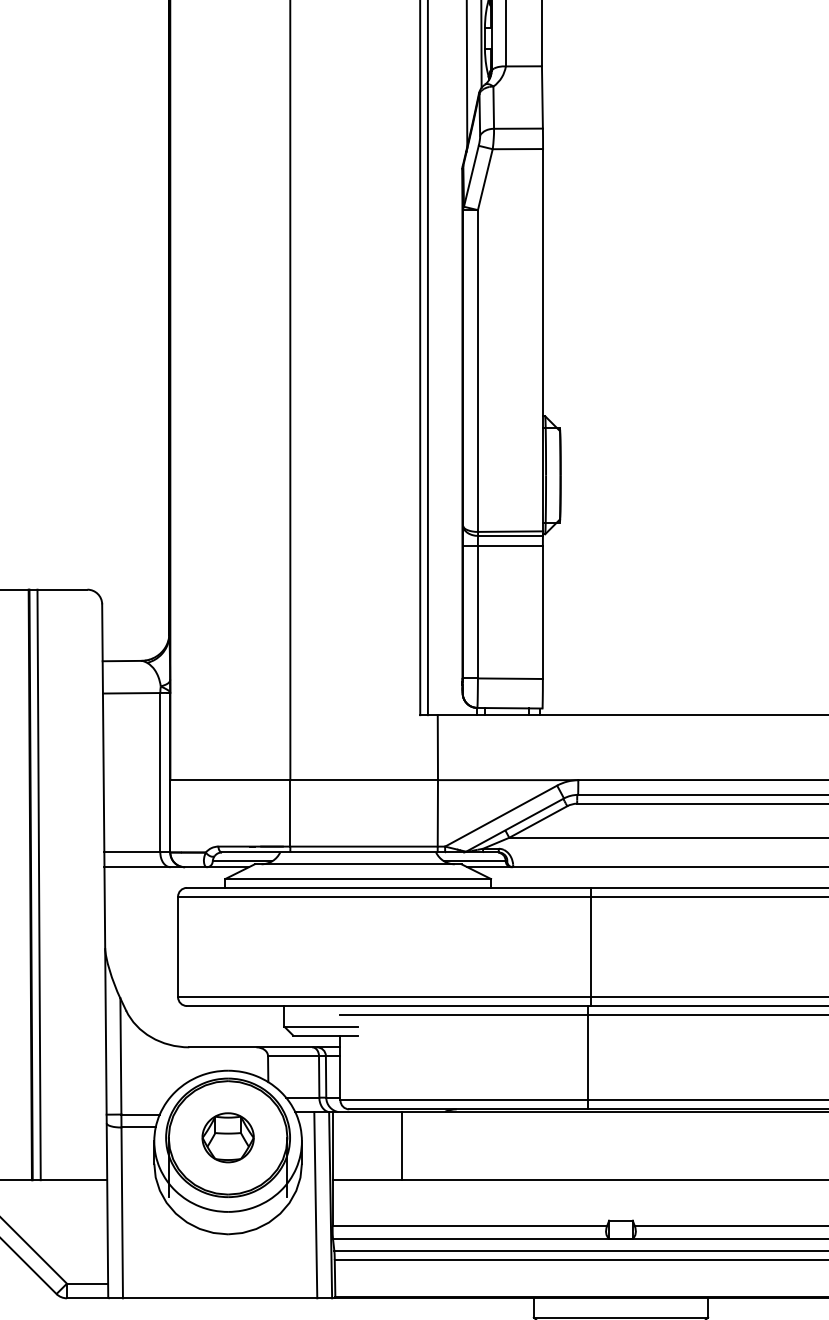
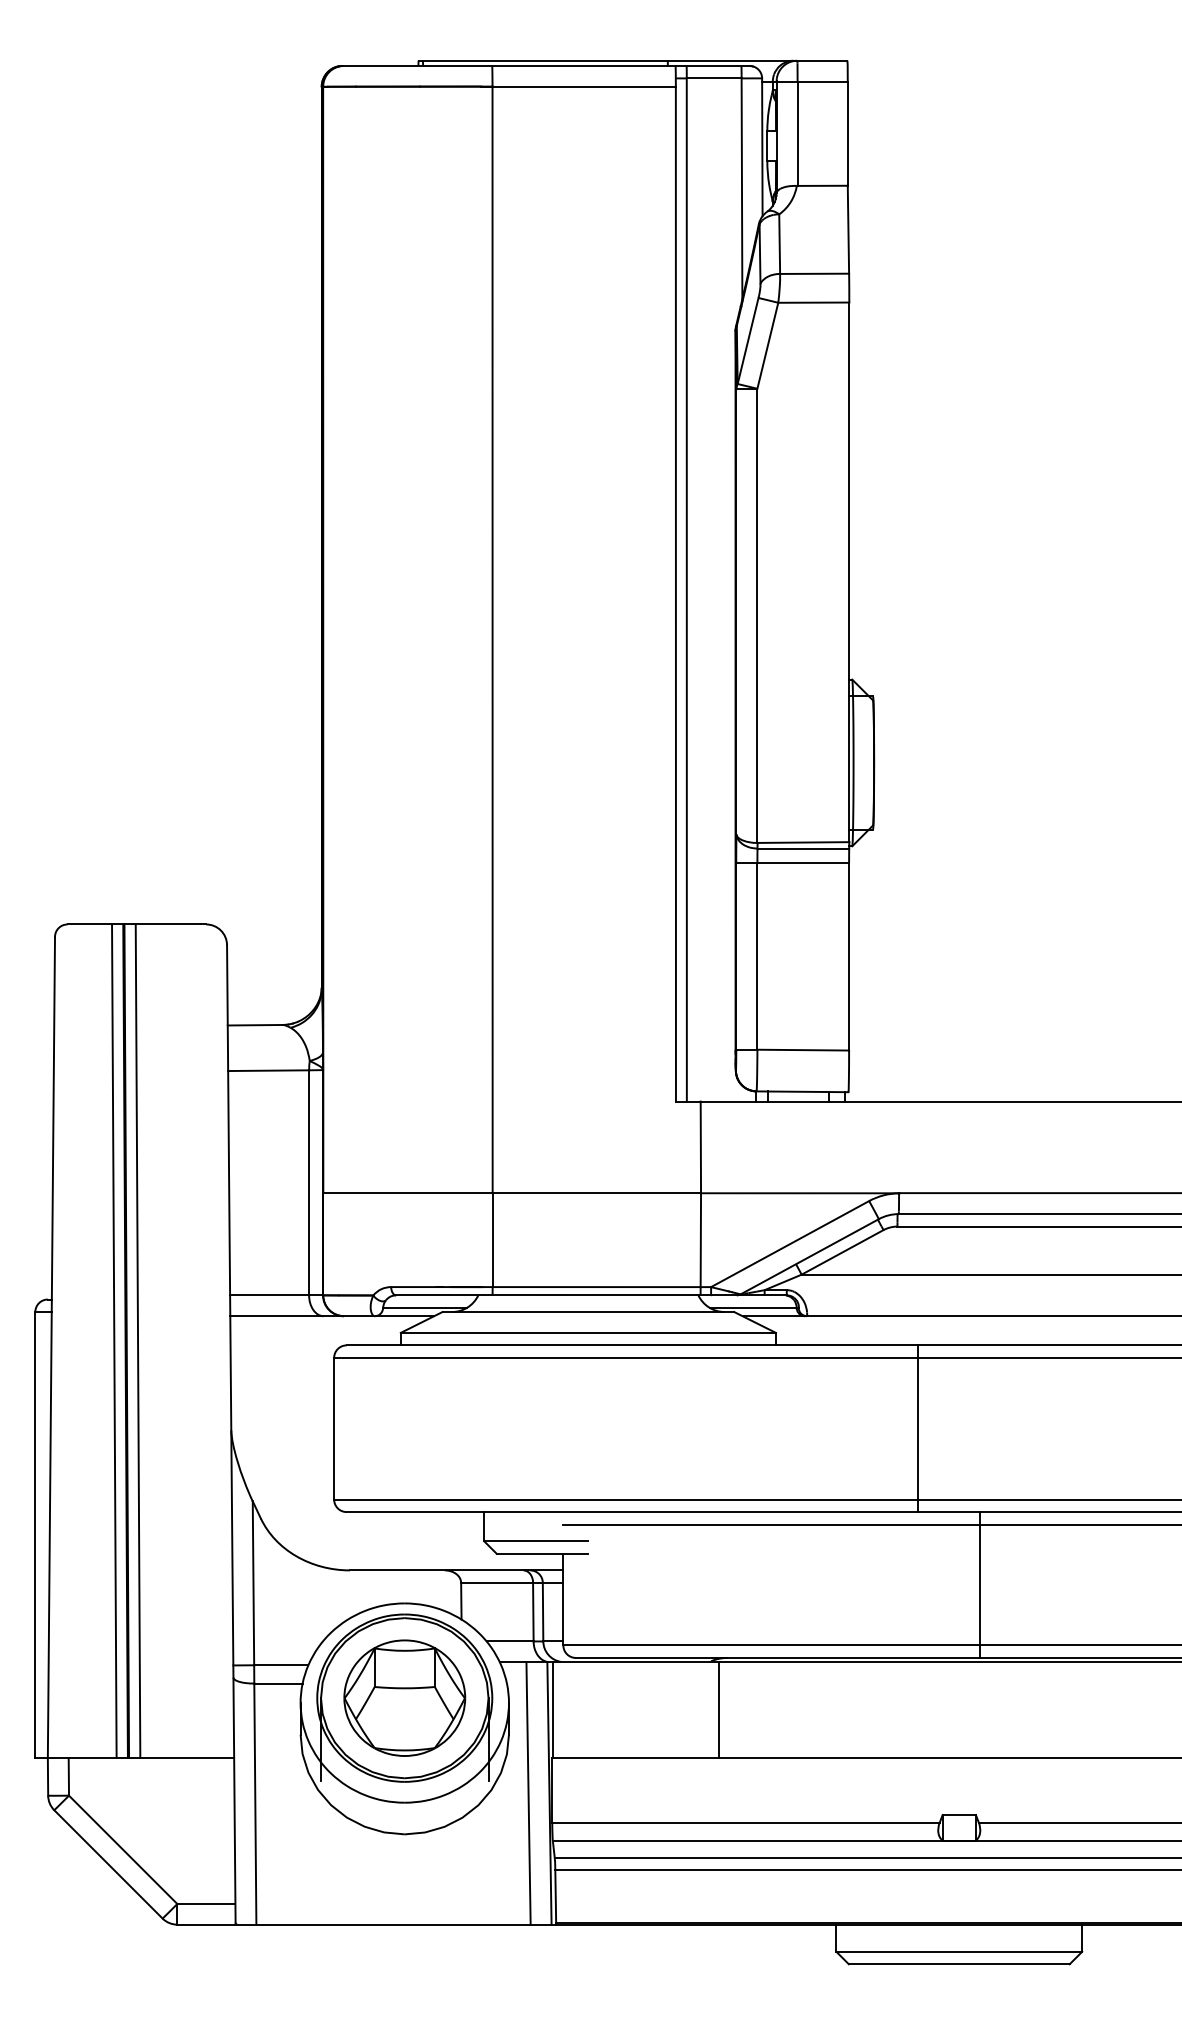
line: (22, 884) -> (114, 1340), added
line: (587, 1057) -> (980, 1584), moved
part: (227, 1137) -> (404, 1697), size x1.67
line: (401, 1145) -> (718, 1709), moved

